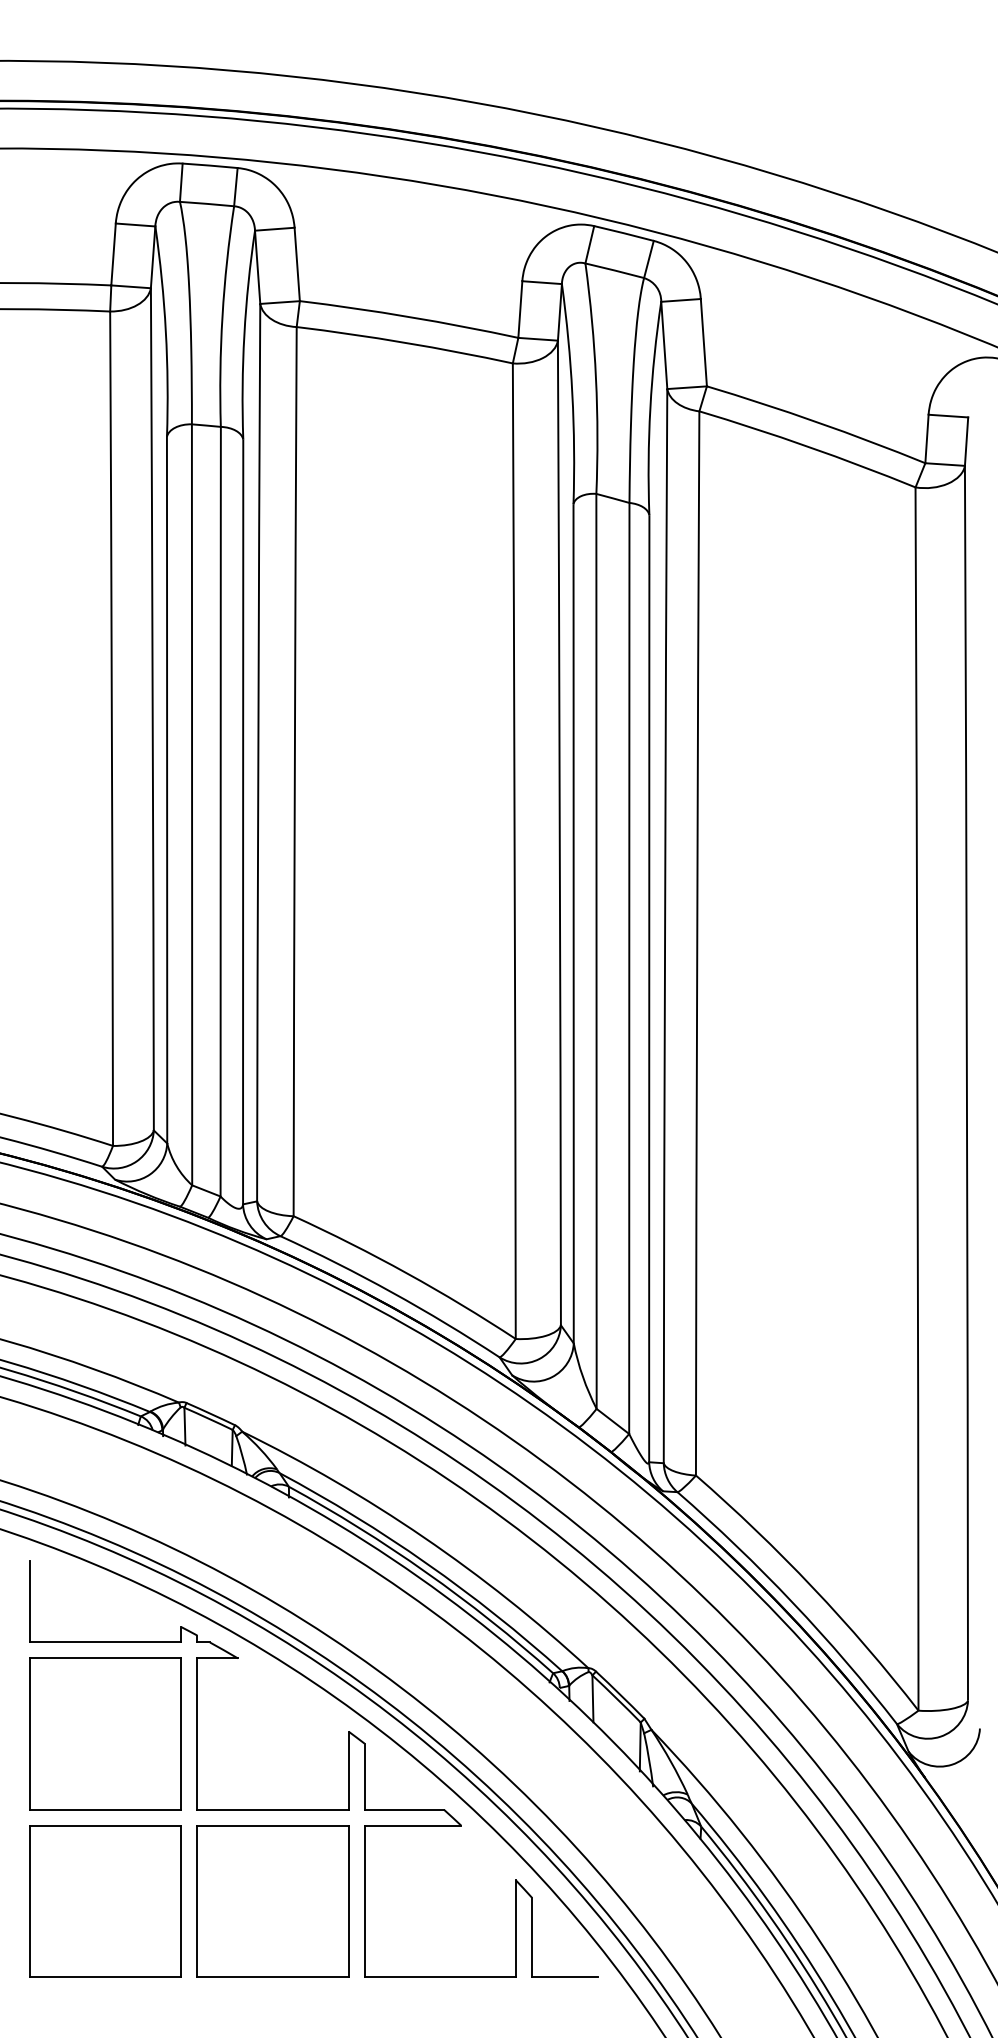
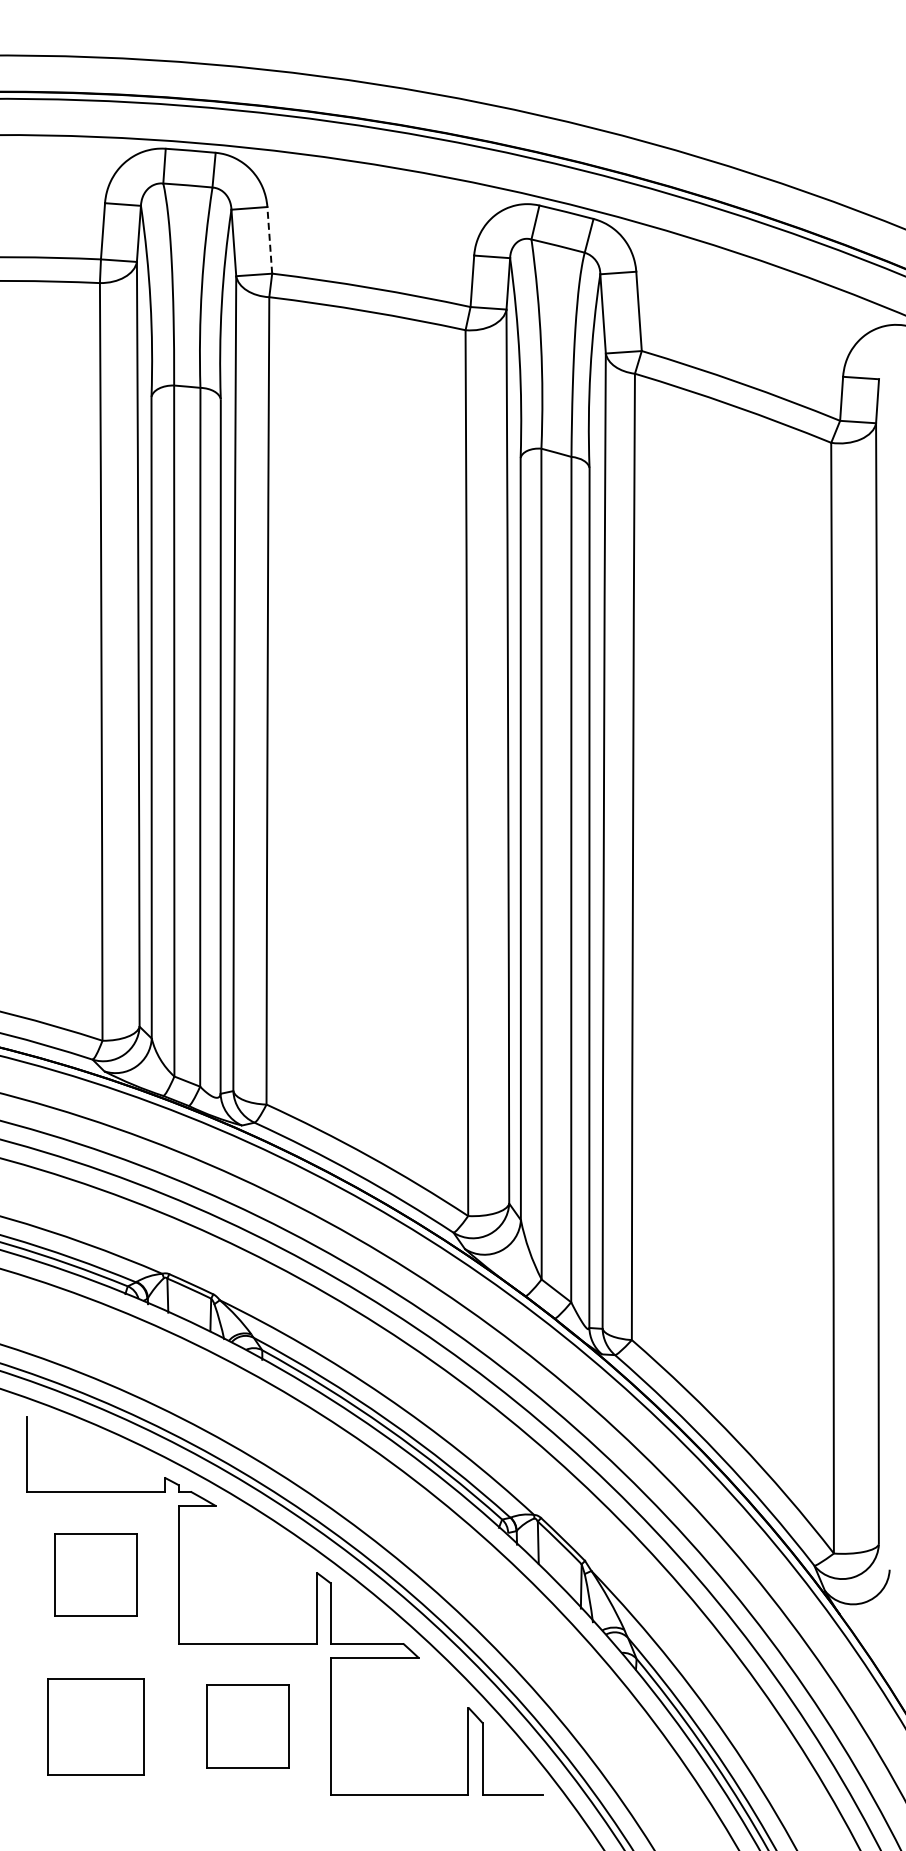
line: (296, 263) -> (269, 239), solid -> dashed
part: (105, 1733) -> (95, 1574), size x0.6
part: (105, 1901) -> (95, 1726), size x0.7
part: (272, 1901) -> (247, 1726), size x0.6

